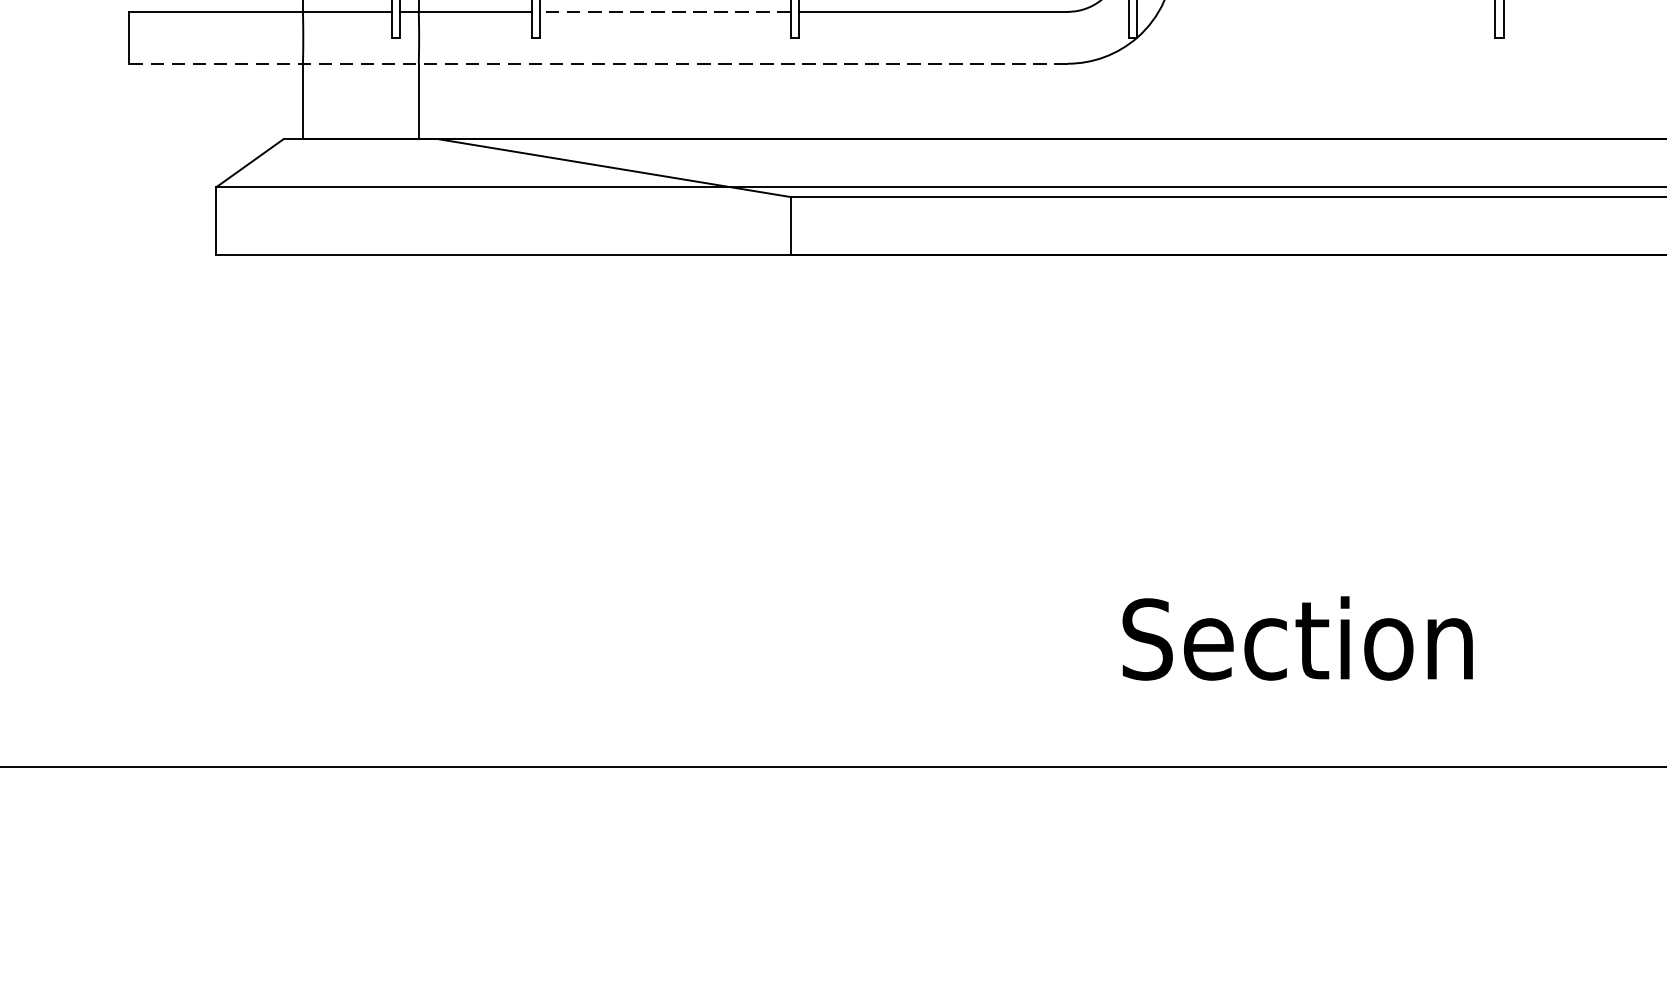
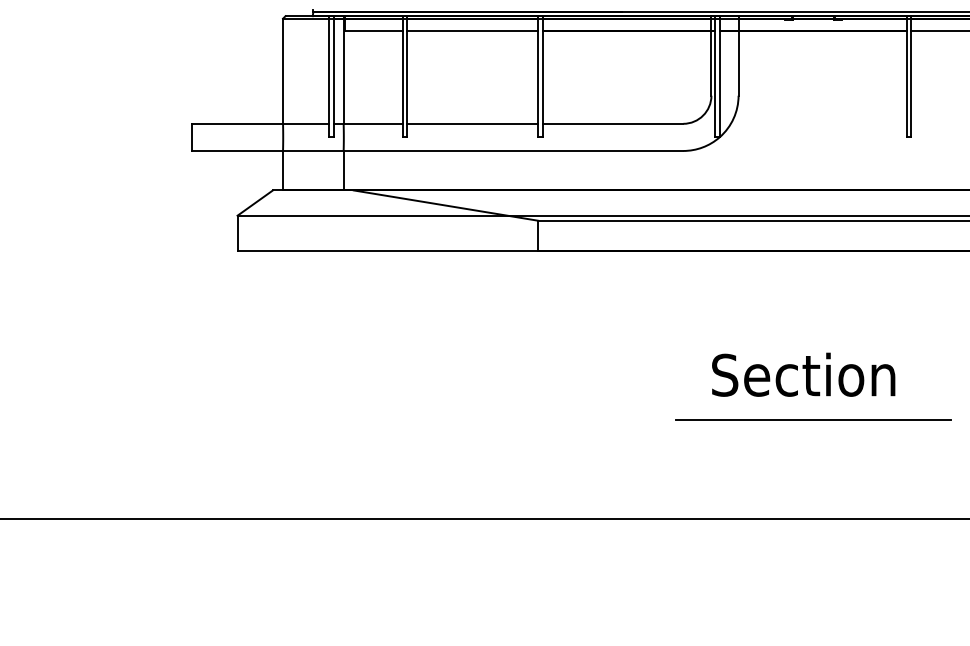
line: (664, 11) -> (472, 123), dashed -> solid
line: (598, 62) -> (437, 150), dashed -> solid
line: (1314, 576) -> (812, 419), added
text: (1297, 637) -> (803, 374), moved

